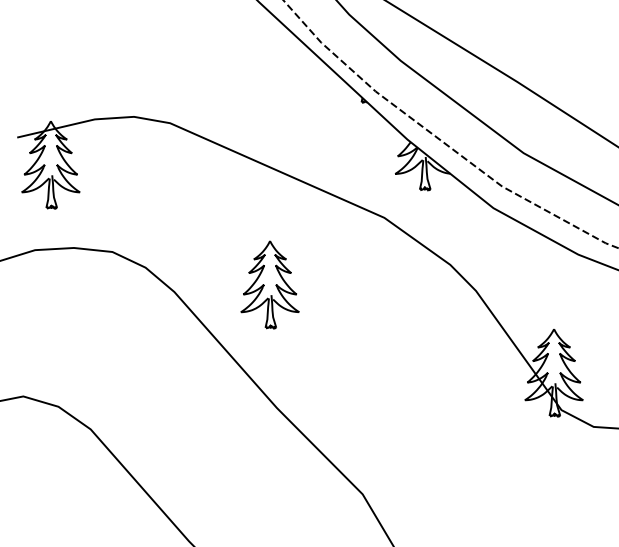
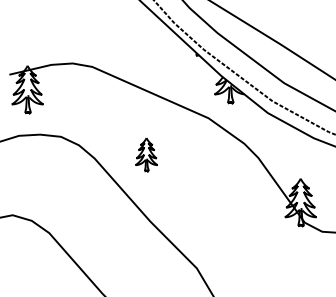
part: (269, 284) -> (146, 154), size x0.7

